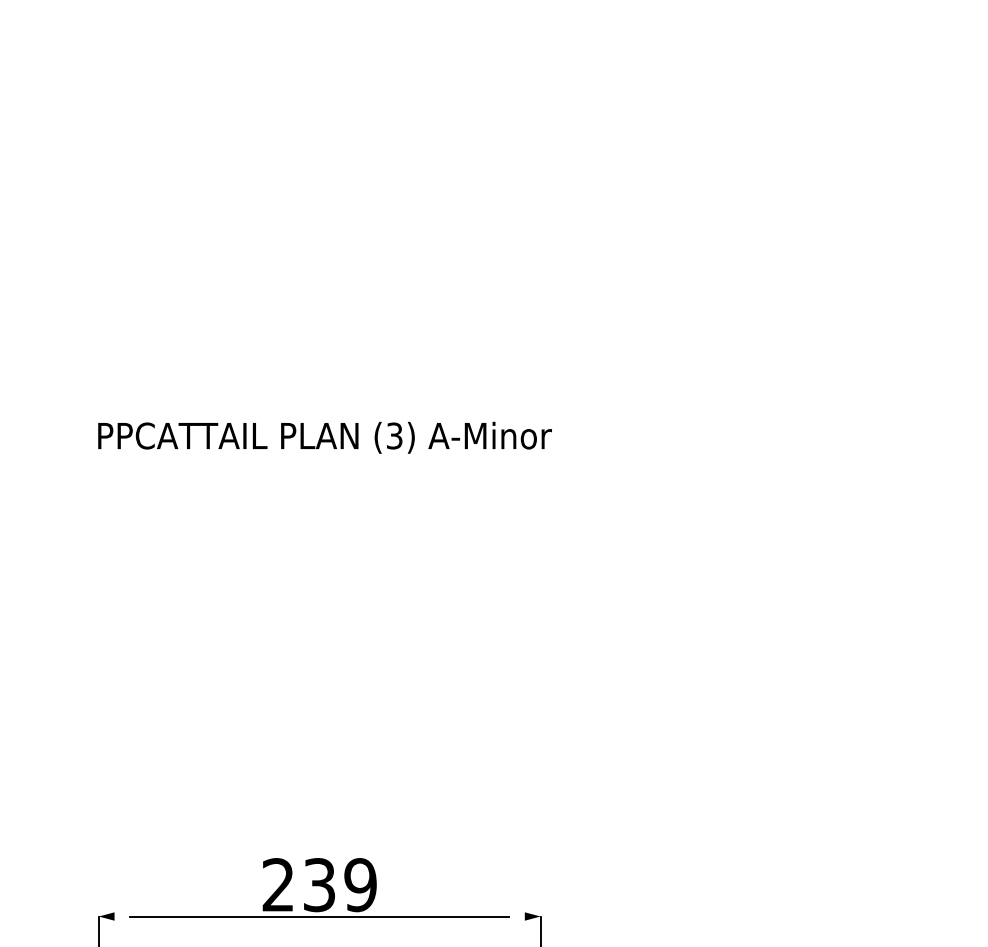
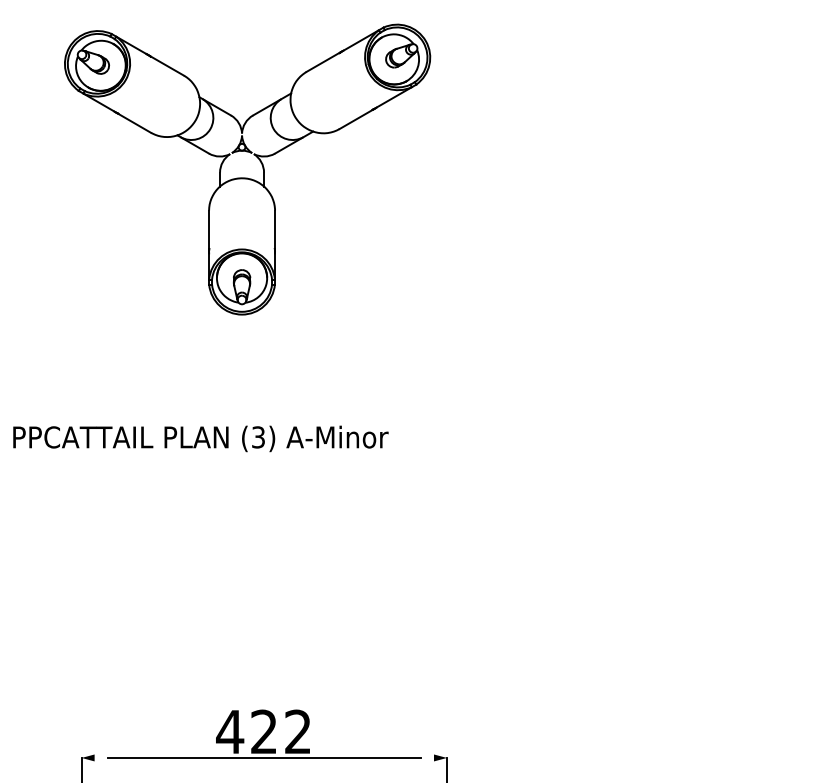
part: (299, 205) -> (247, 169), added
text: (324, 437) -> (200, 438), moved
text: (318, 885) -> (263, 732), 239 -> 422

